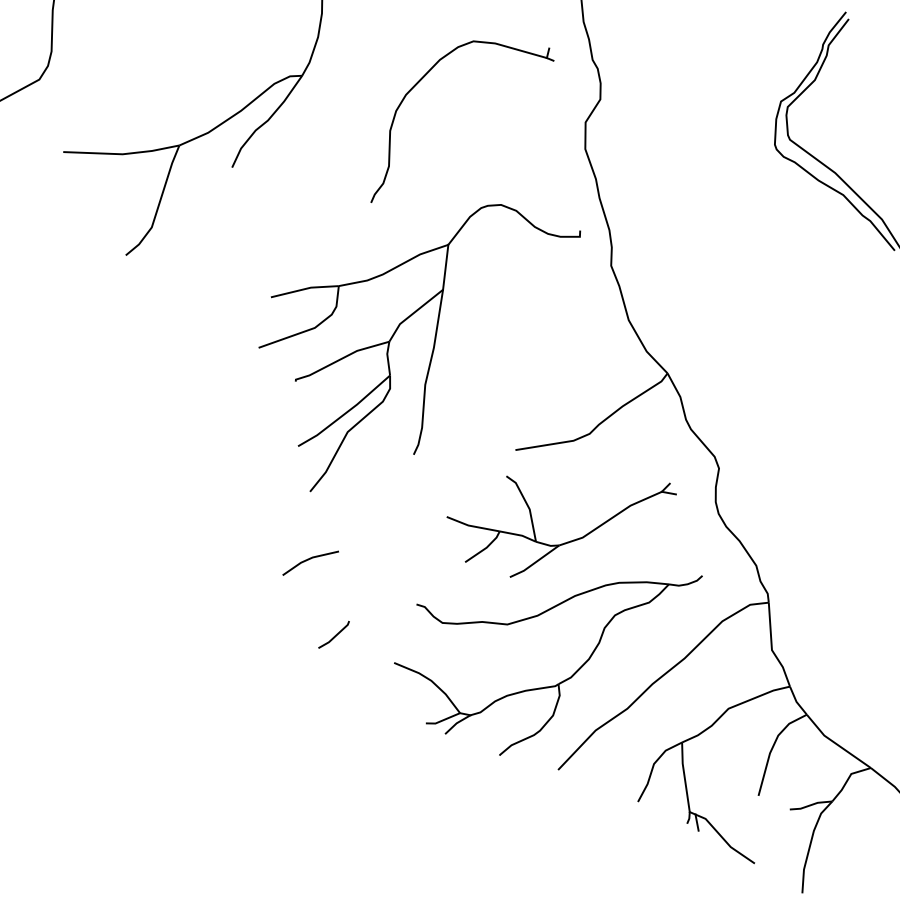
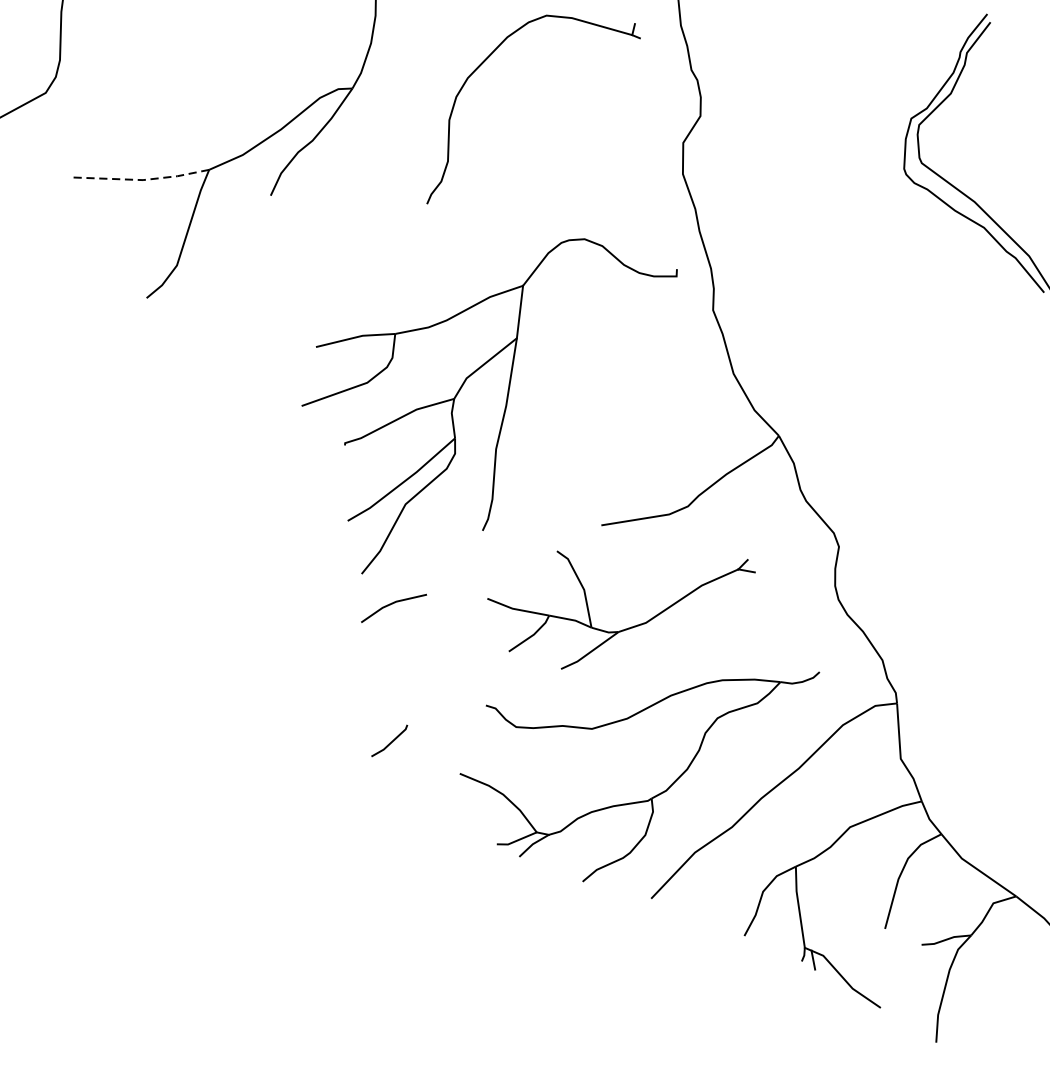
part: (421, 80) -> (485, 61), moved
line: (122, 154) -> (142, 180), solid -> dashed
part: (567, 541) -> (628, 627), moved
line: (308, 560) -> (391, 605), moved

